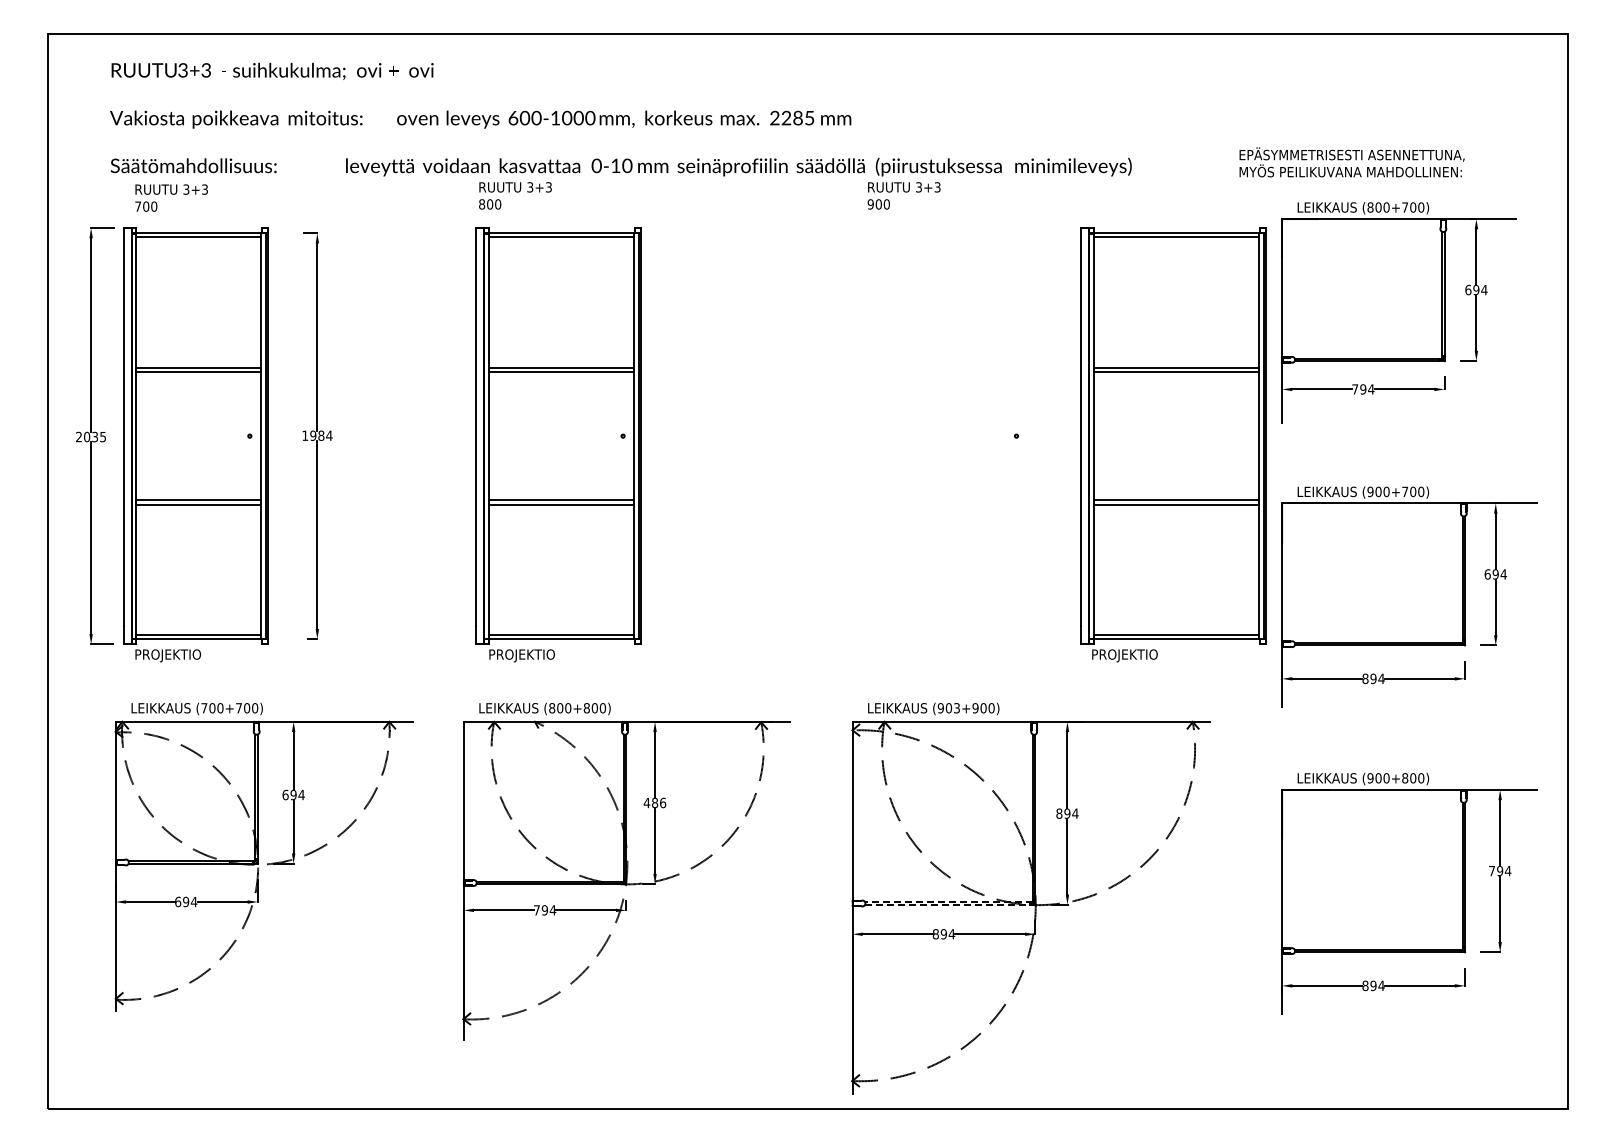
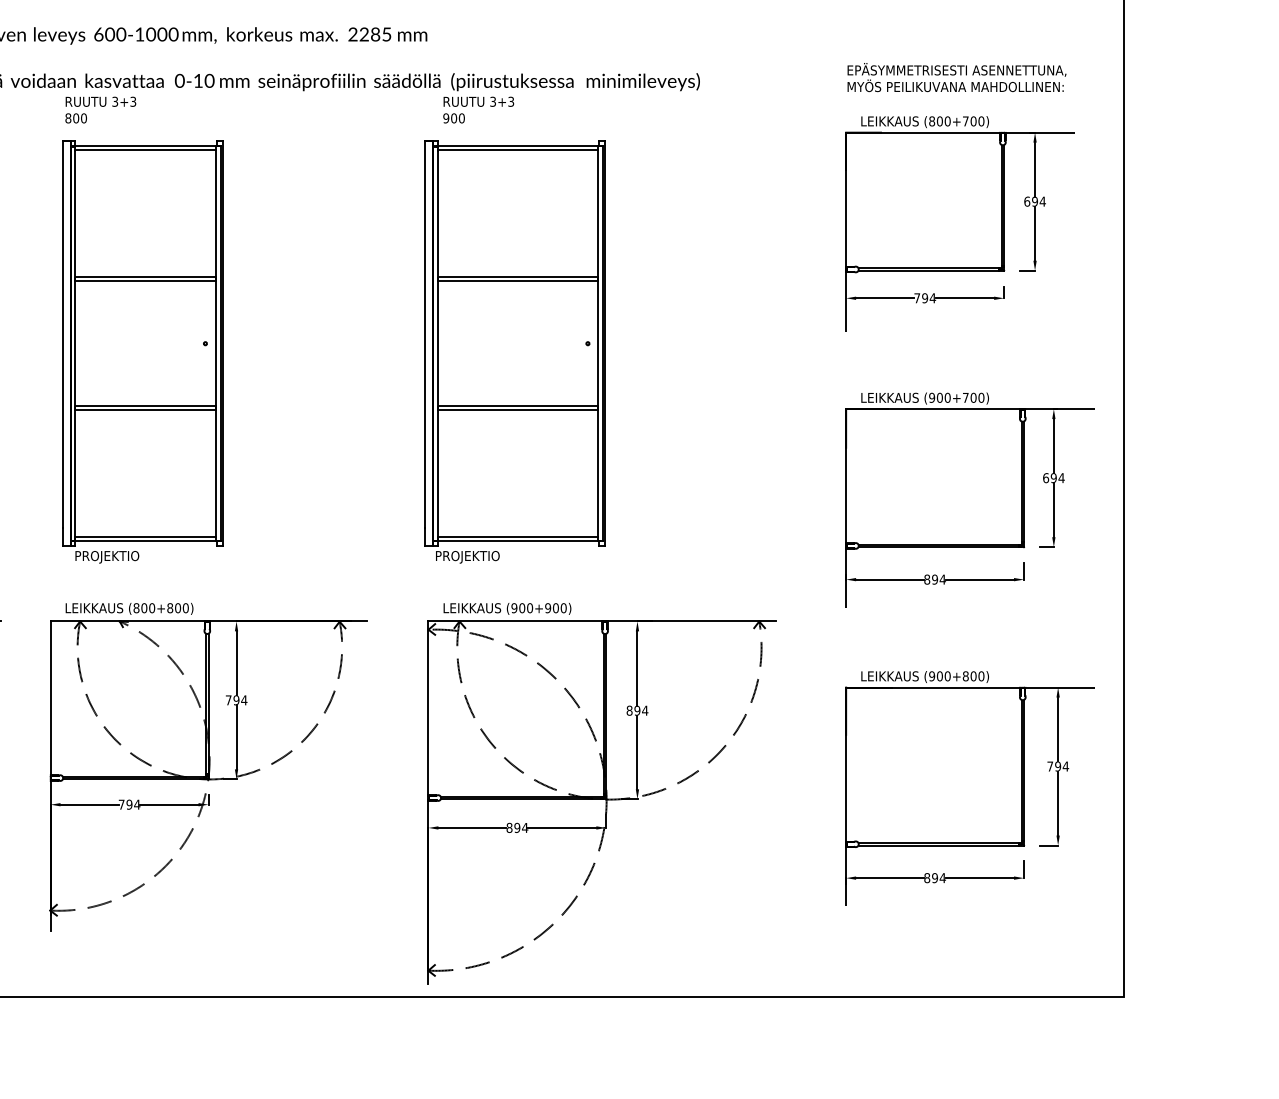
text: (1351, 162) -> (956, 77), moved
part: (1173, 444) -> (515, 351), moved
text: (956, 708) -> (529, 608), (903+900) -> (900+900)
text: (654, 802) -> (235, 699), 486 -> 794
line: (1030, 903) -> (601, 798), dashed -> solid

